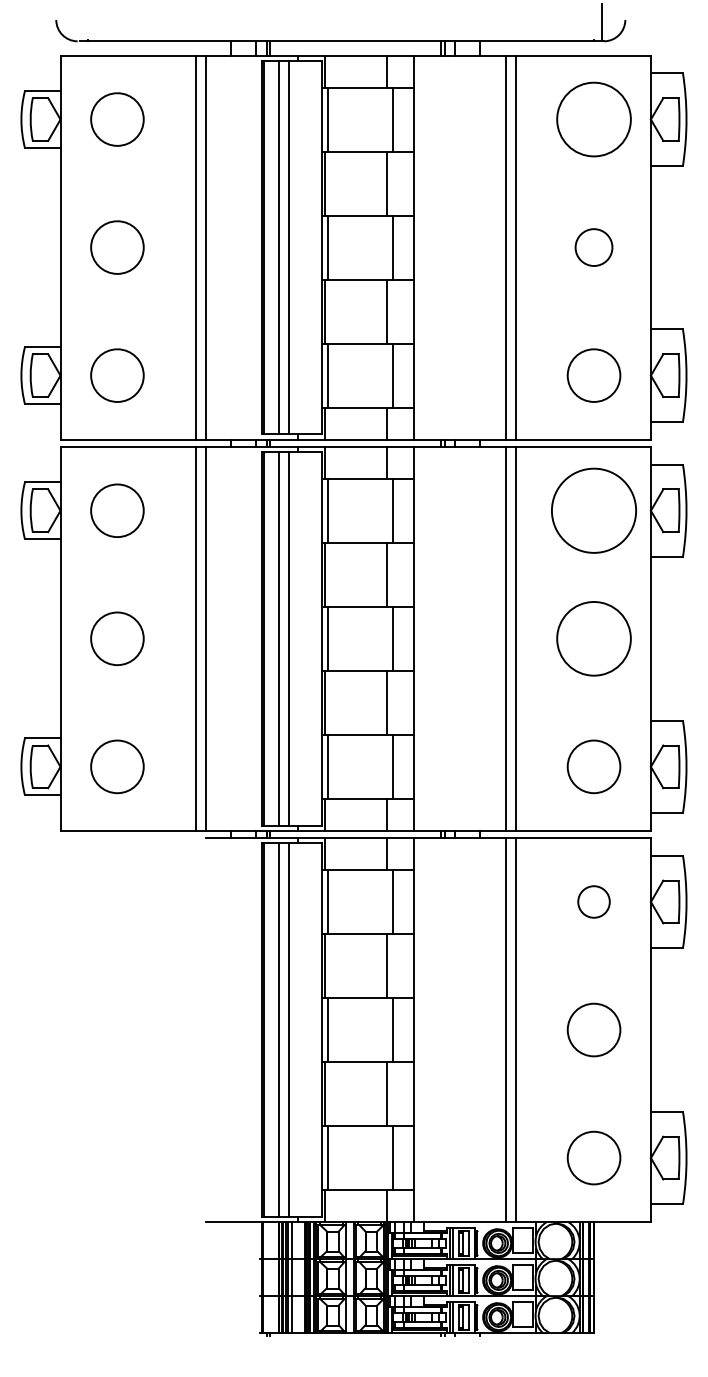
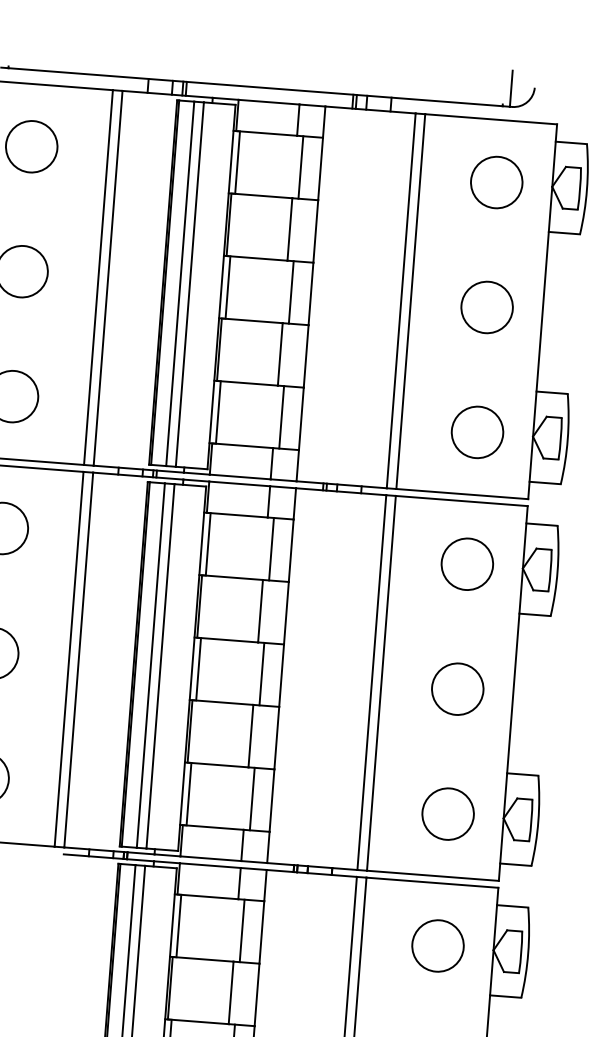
circle: (593, 119) -> (496, 182), size x0.71
circle: (593, 247) -> (486, 307), size x1.43
circle: (593, 510) -> (466, 563), size x0.62
circle: (593, 638) -> (457, 688), size x0.71
circle: (593, 901) -> (437, 945), size x1.67

